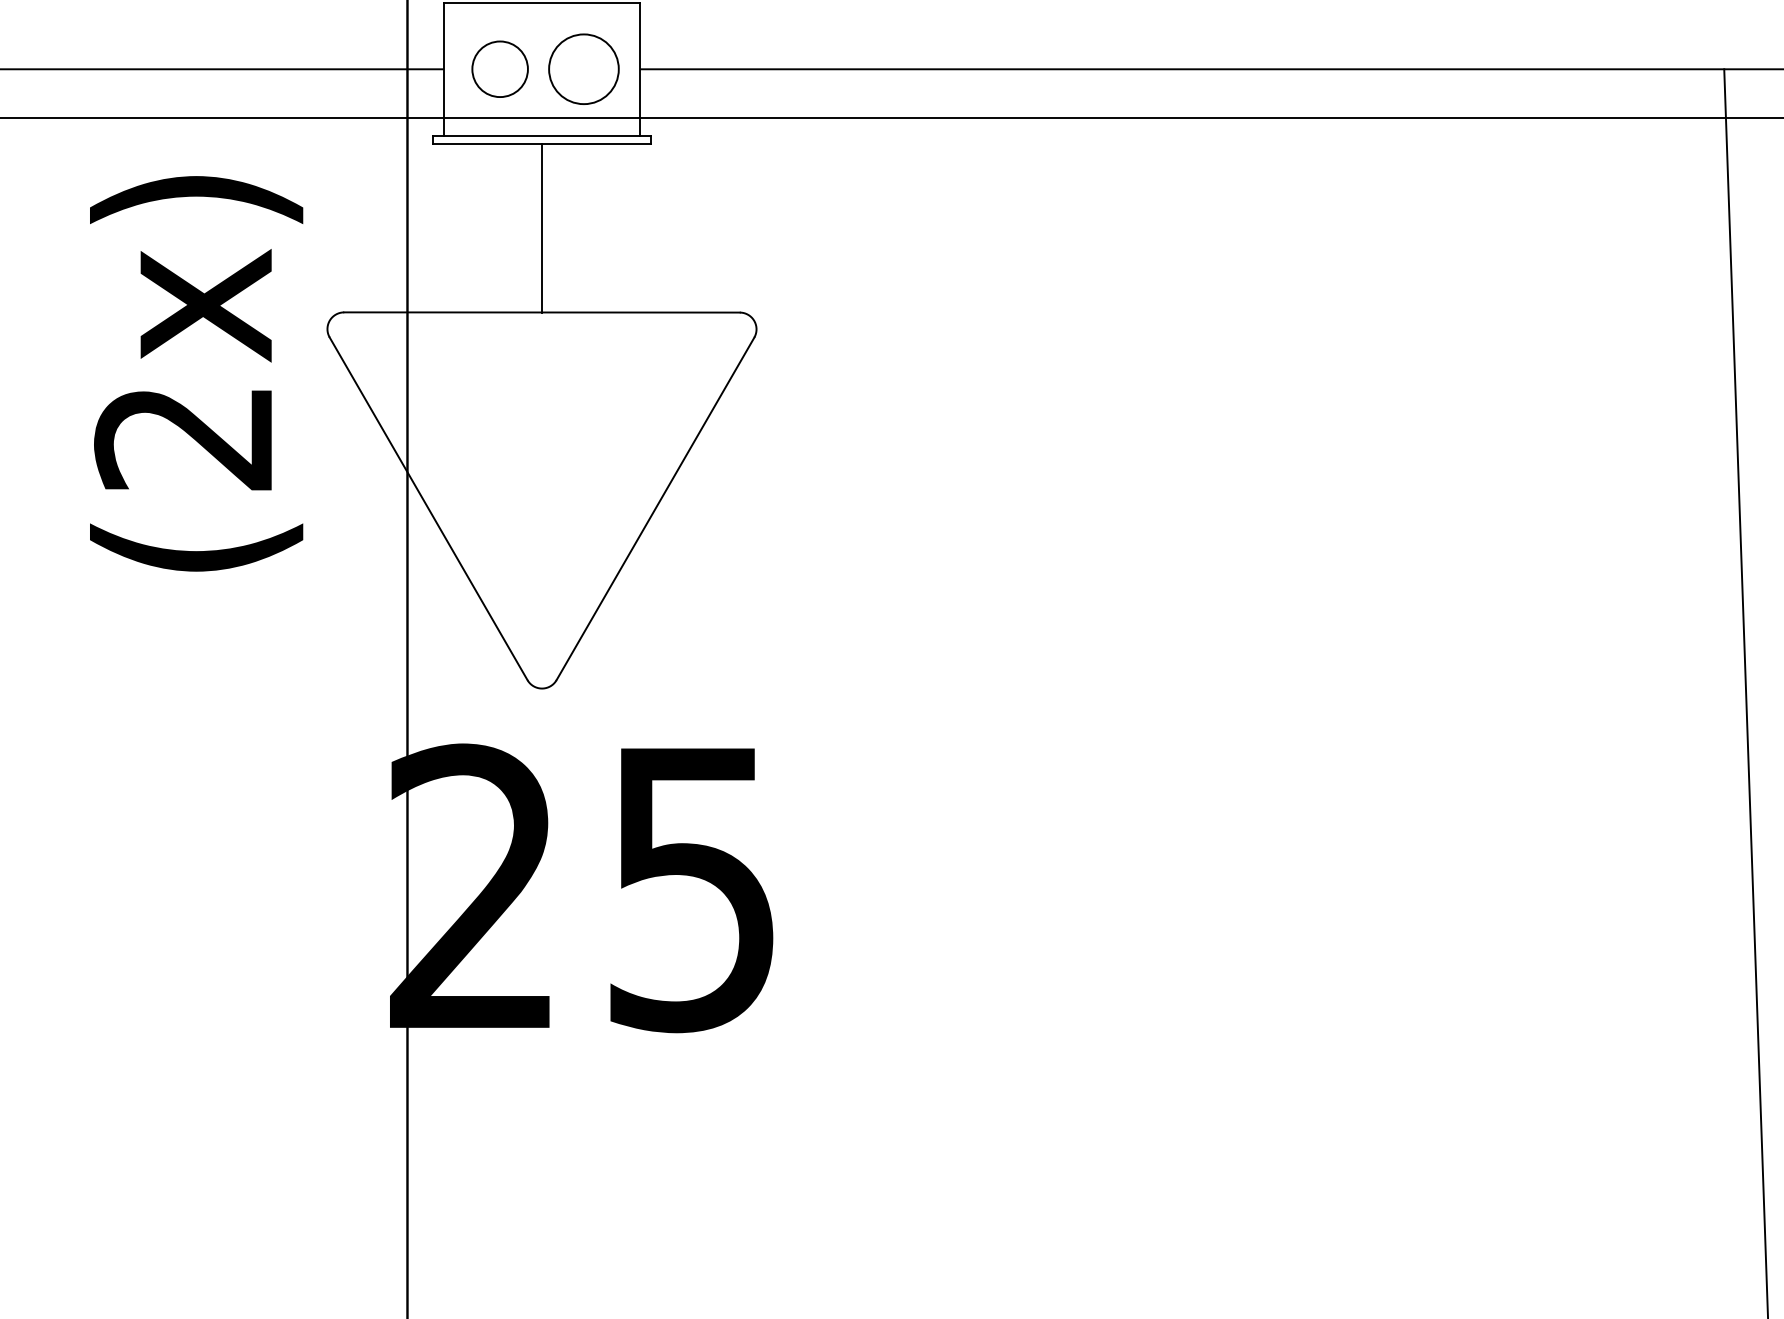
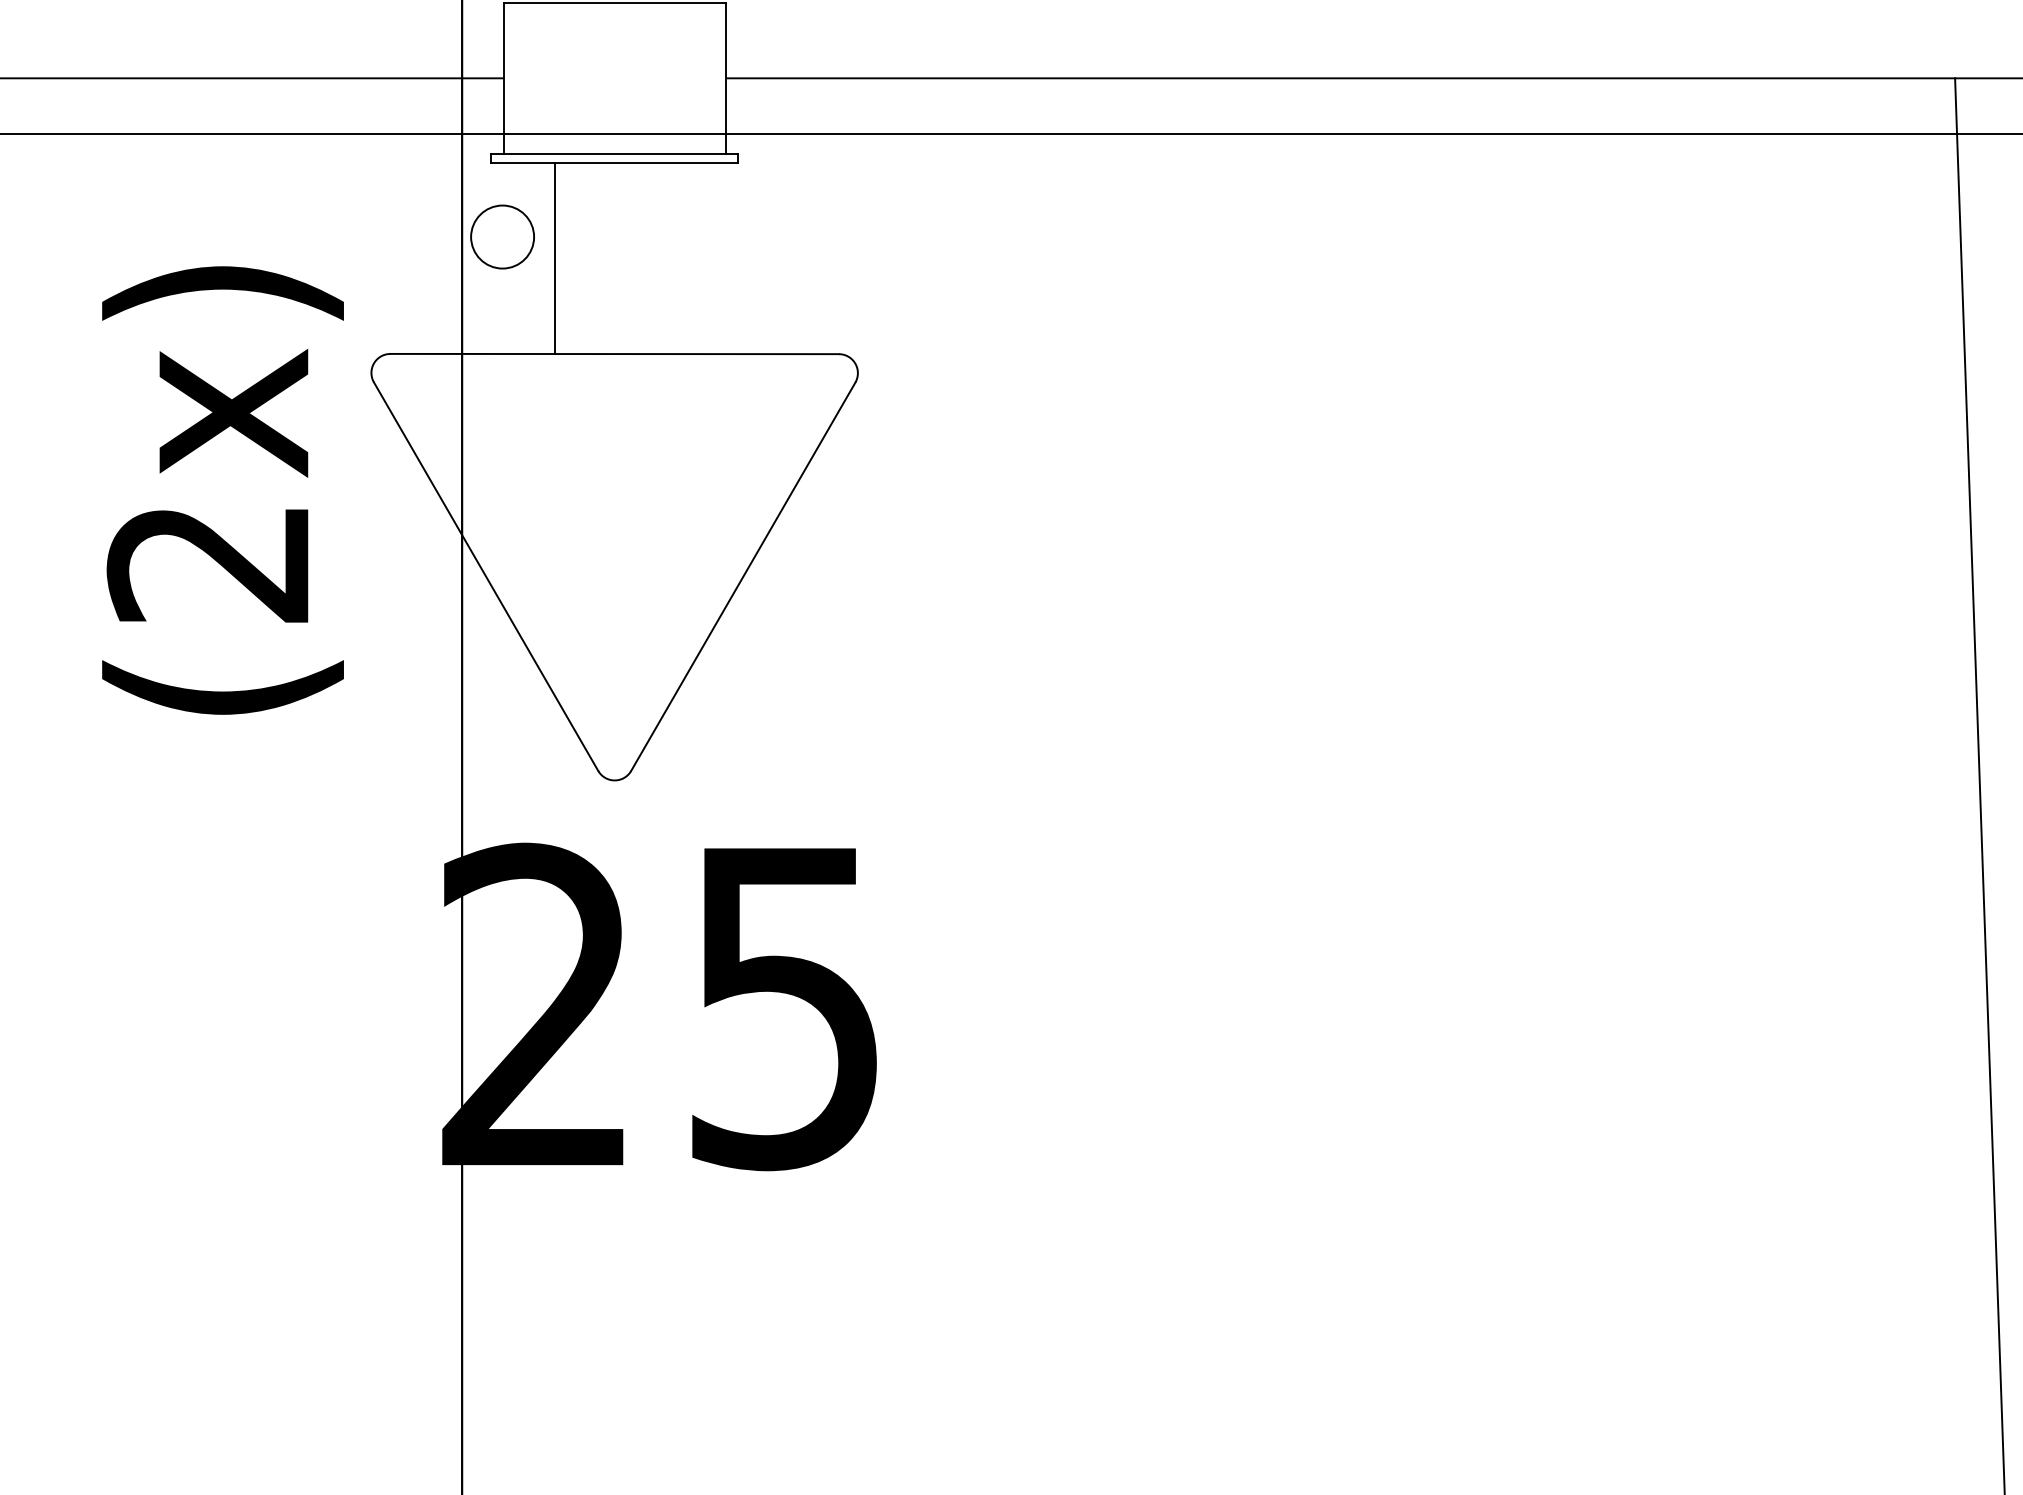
circle: (499, 68) -> (501, 236), moved
circle: (583, 68) -> (661, 77), removed
line: (542, 228) -> (555, 258), moved
text: (196, 373) -> (222, 490), moved

